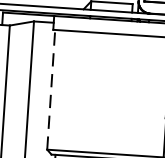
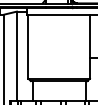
line: (51, 90) -> (28, 47), dashed -> solid

